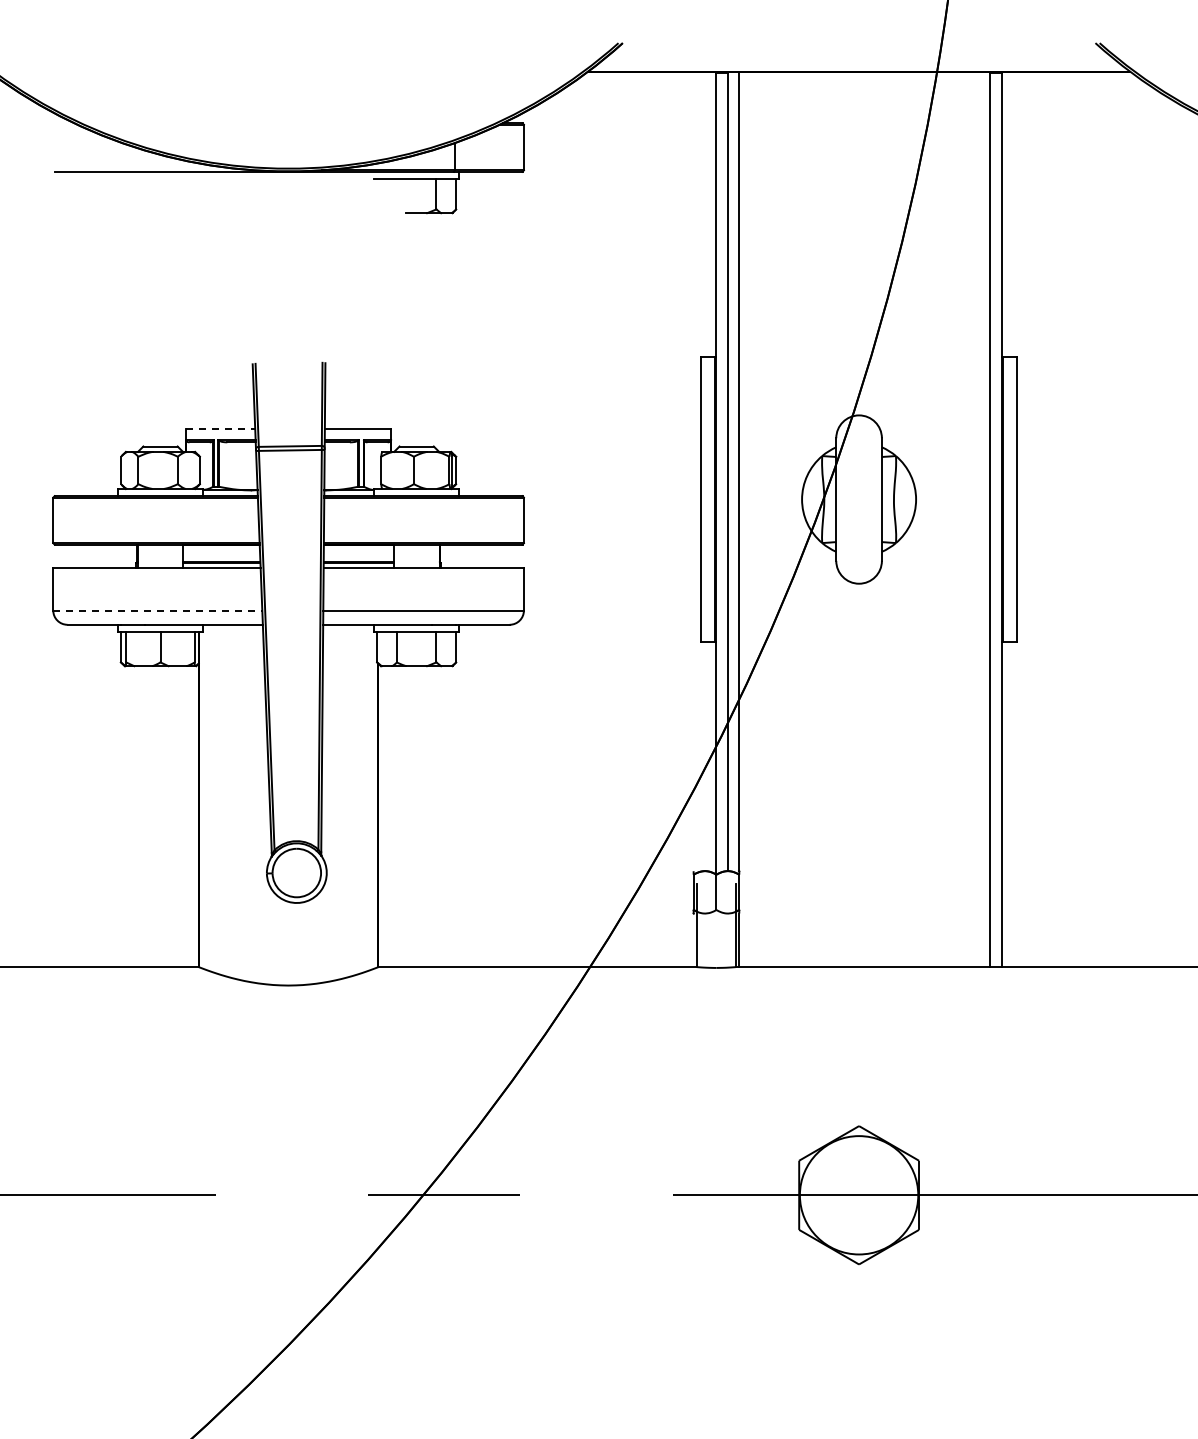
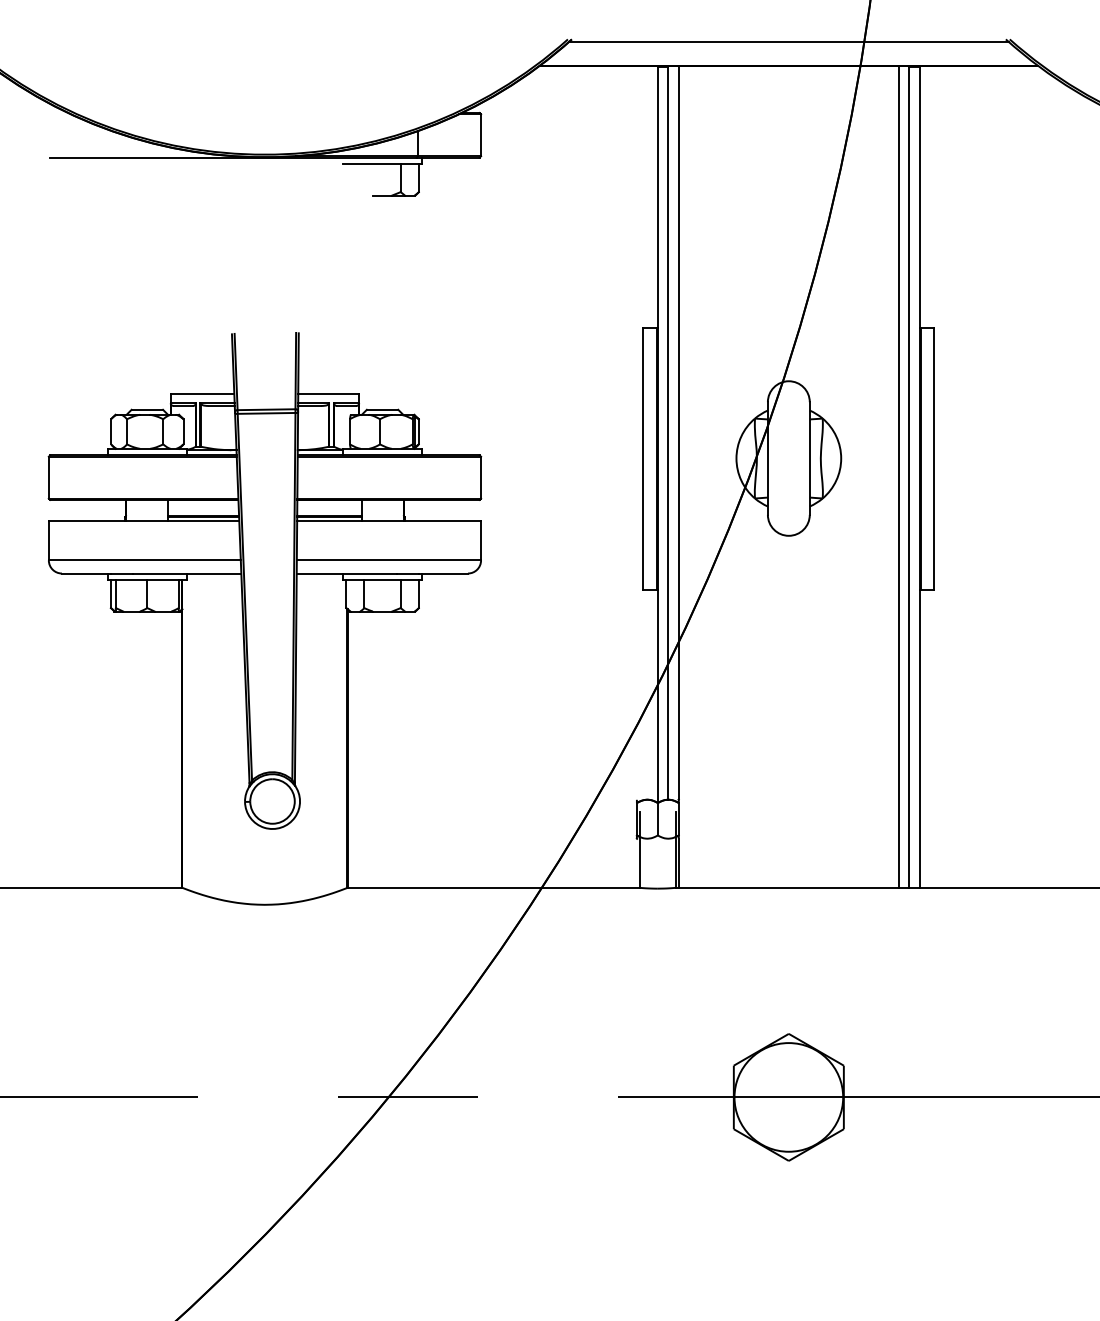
line: (858, 45) -> (788, 41), added
line: (220, 429) -> (202, 394), dashed -> solid
line: (978, 519) -> (898, 476), added
line: (157, 610) -> (144, 560), dashed -> solid

